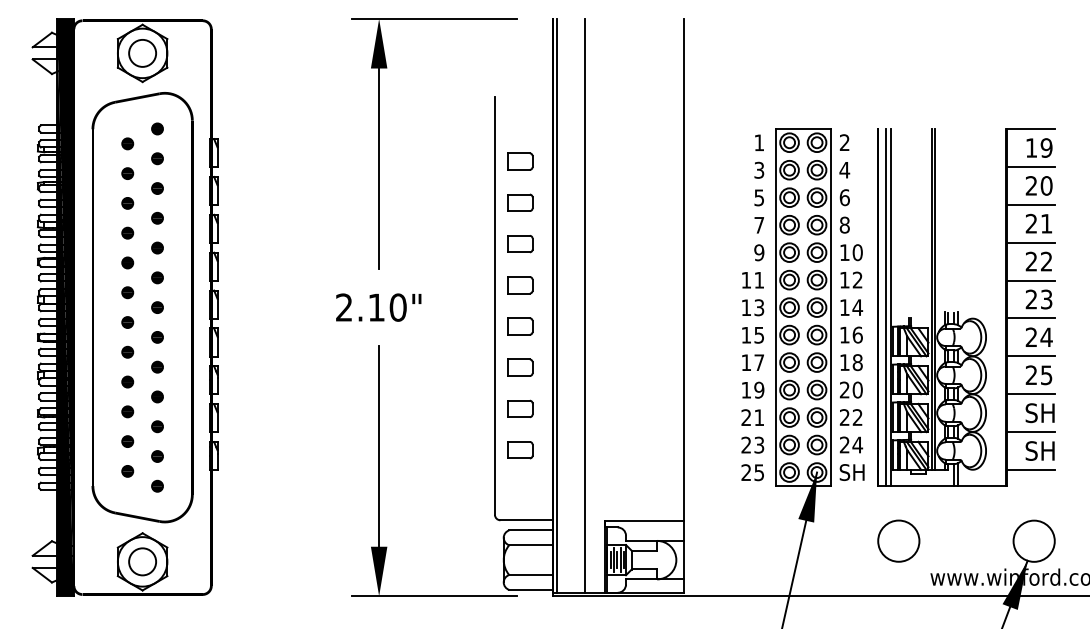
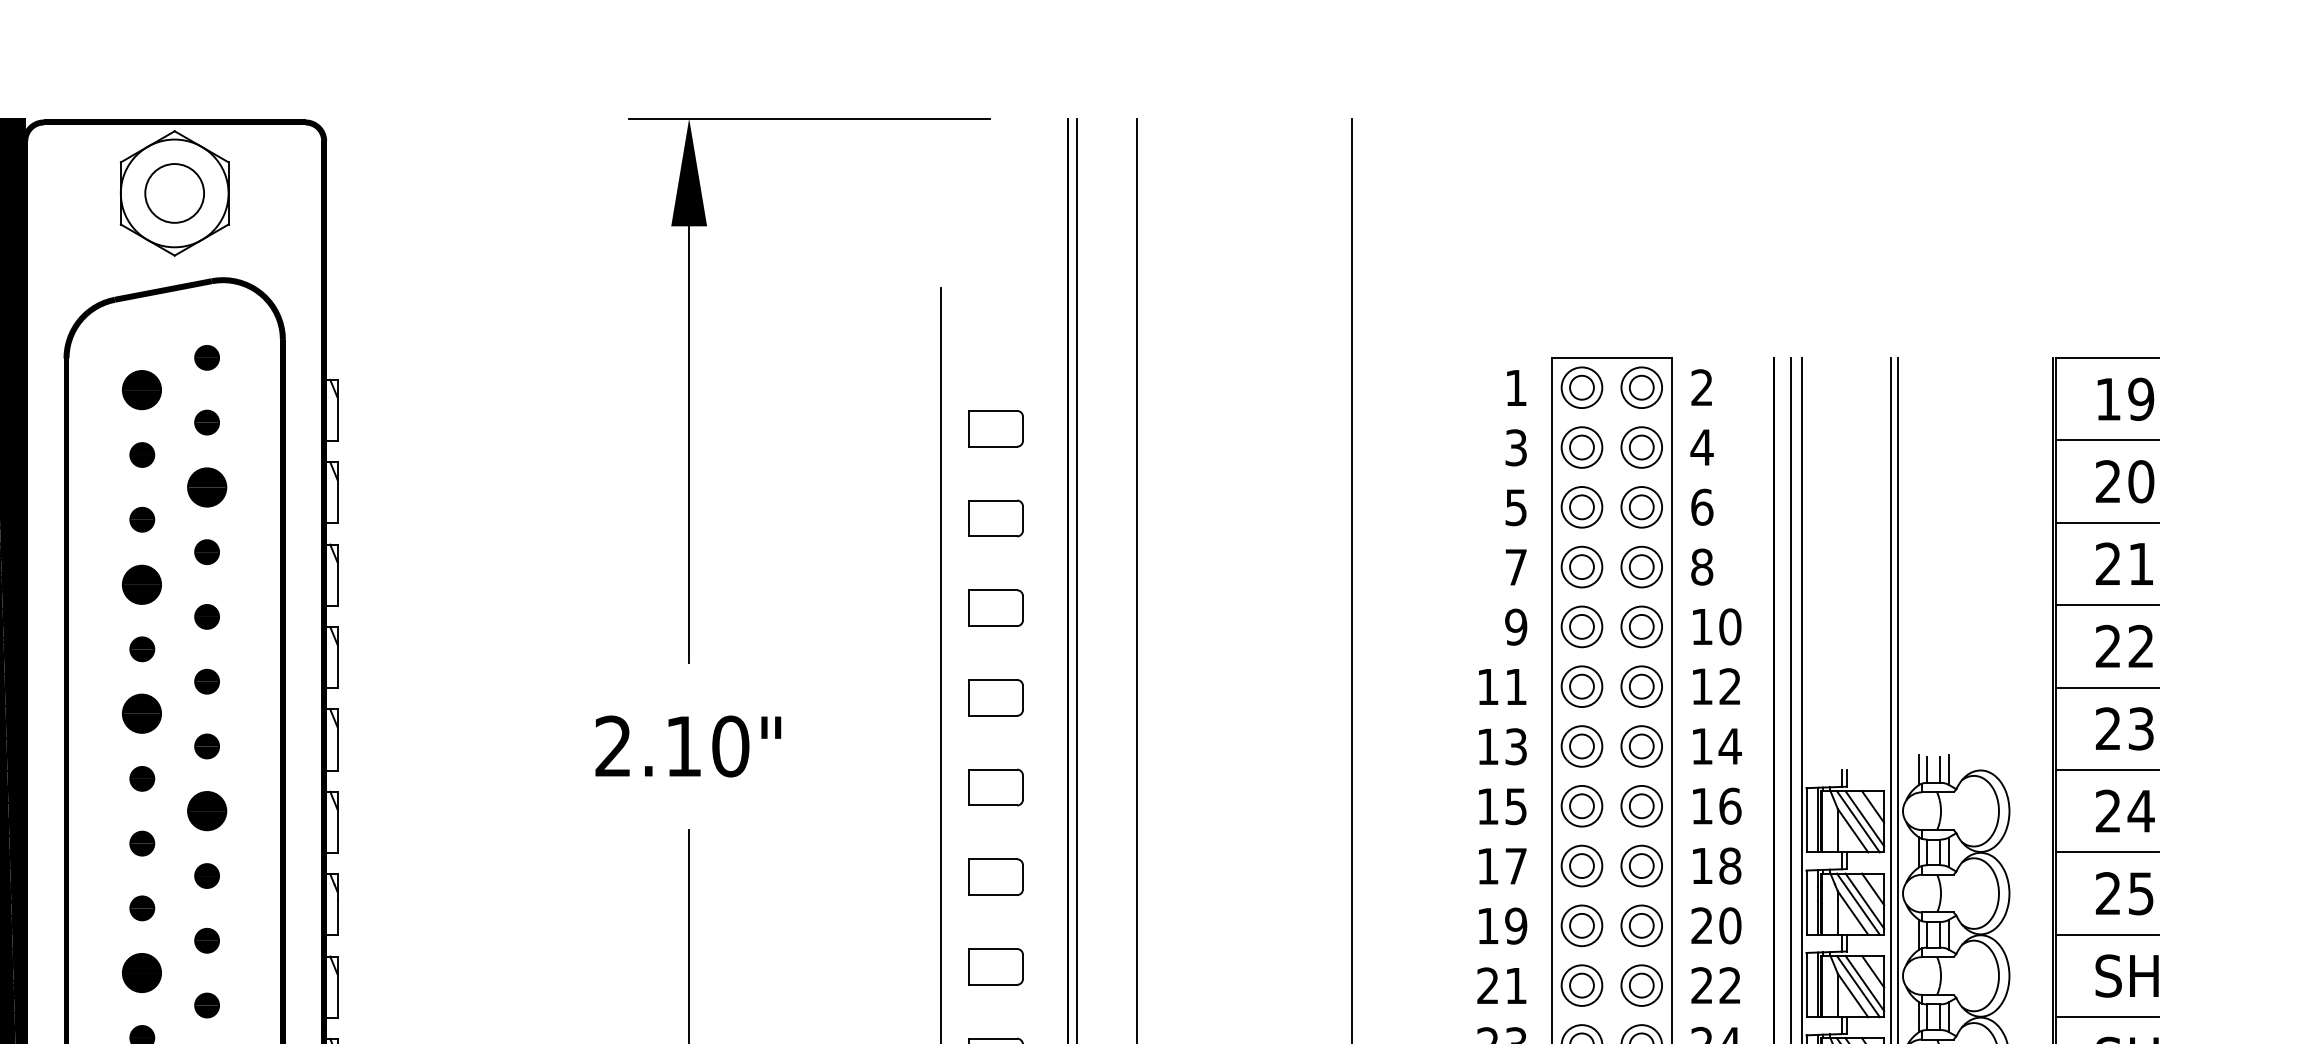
part: (127, 143) -> (141, 389), size x1.6
part: (157, 188) -> (207, 487), size x1.6
part: (127, 232) -> (141, 583), size x1.6
part: (127, 292) -> (141, 713), size x1.6
part: (157, 337) -> (207, 811), size x1.6
part: (127, 411) -> (141, 972), size x1.6

